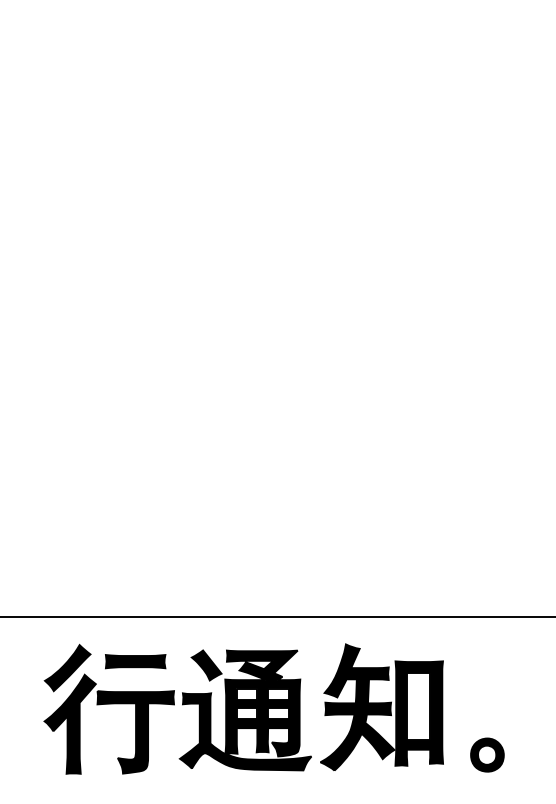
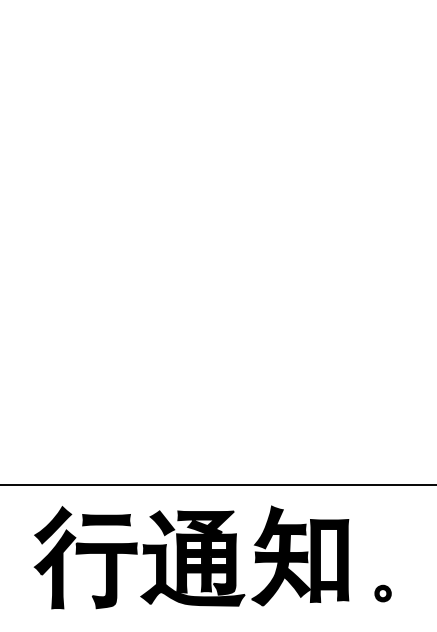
part: (486, 754) -> (382, 593), size x0.6

